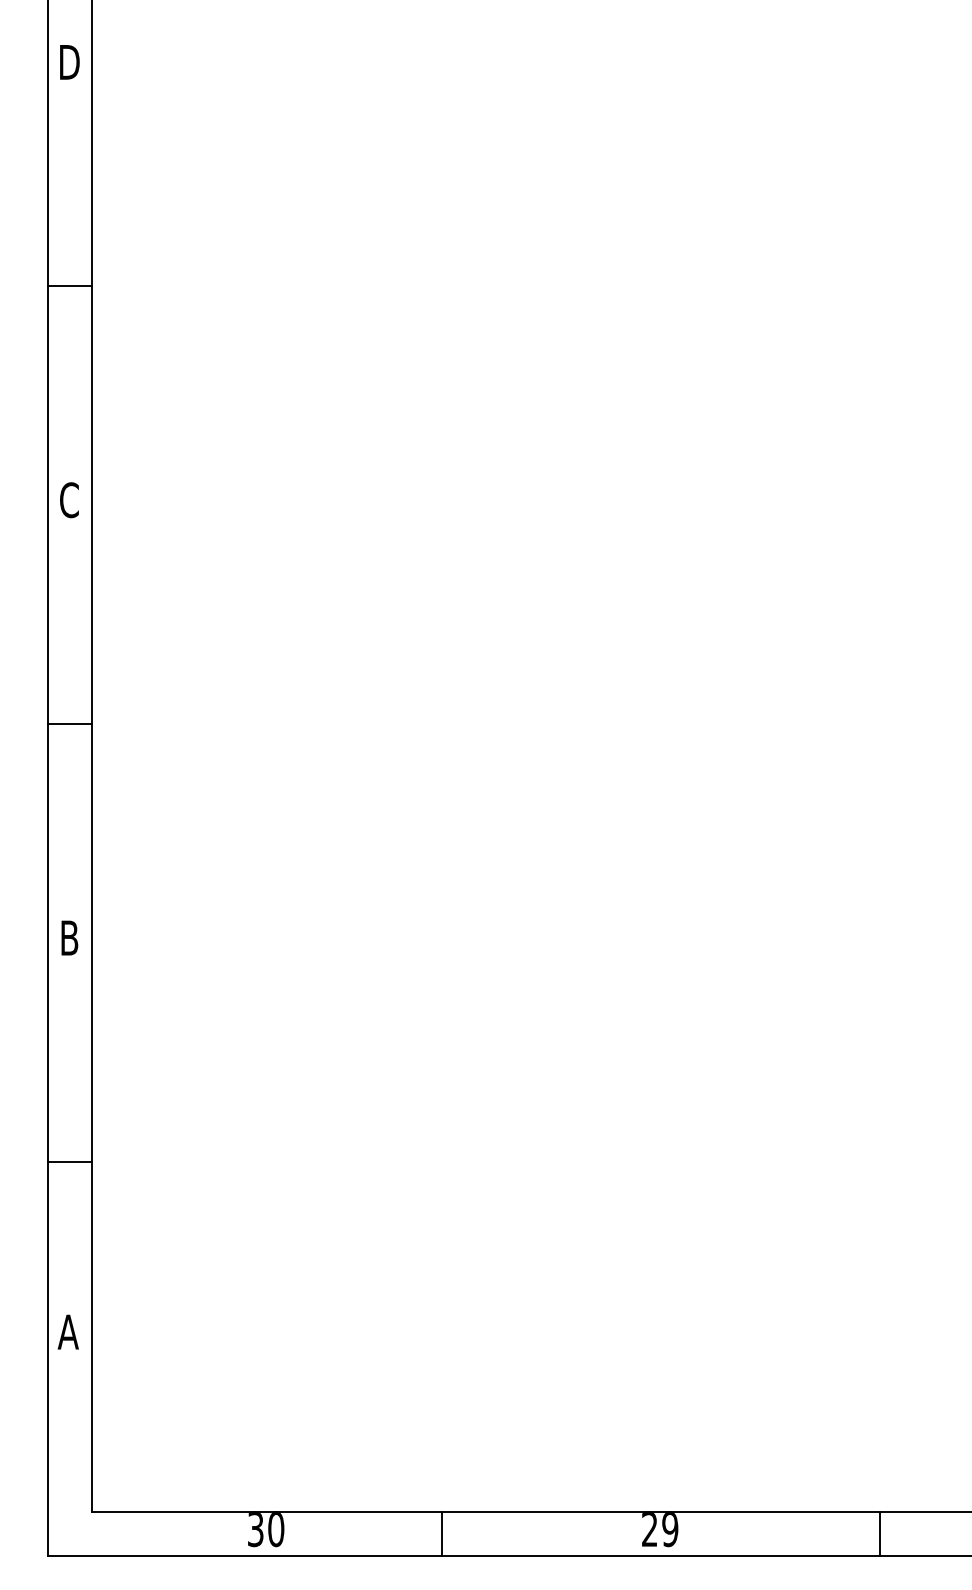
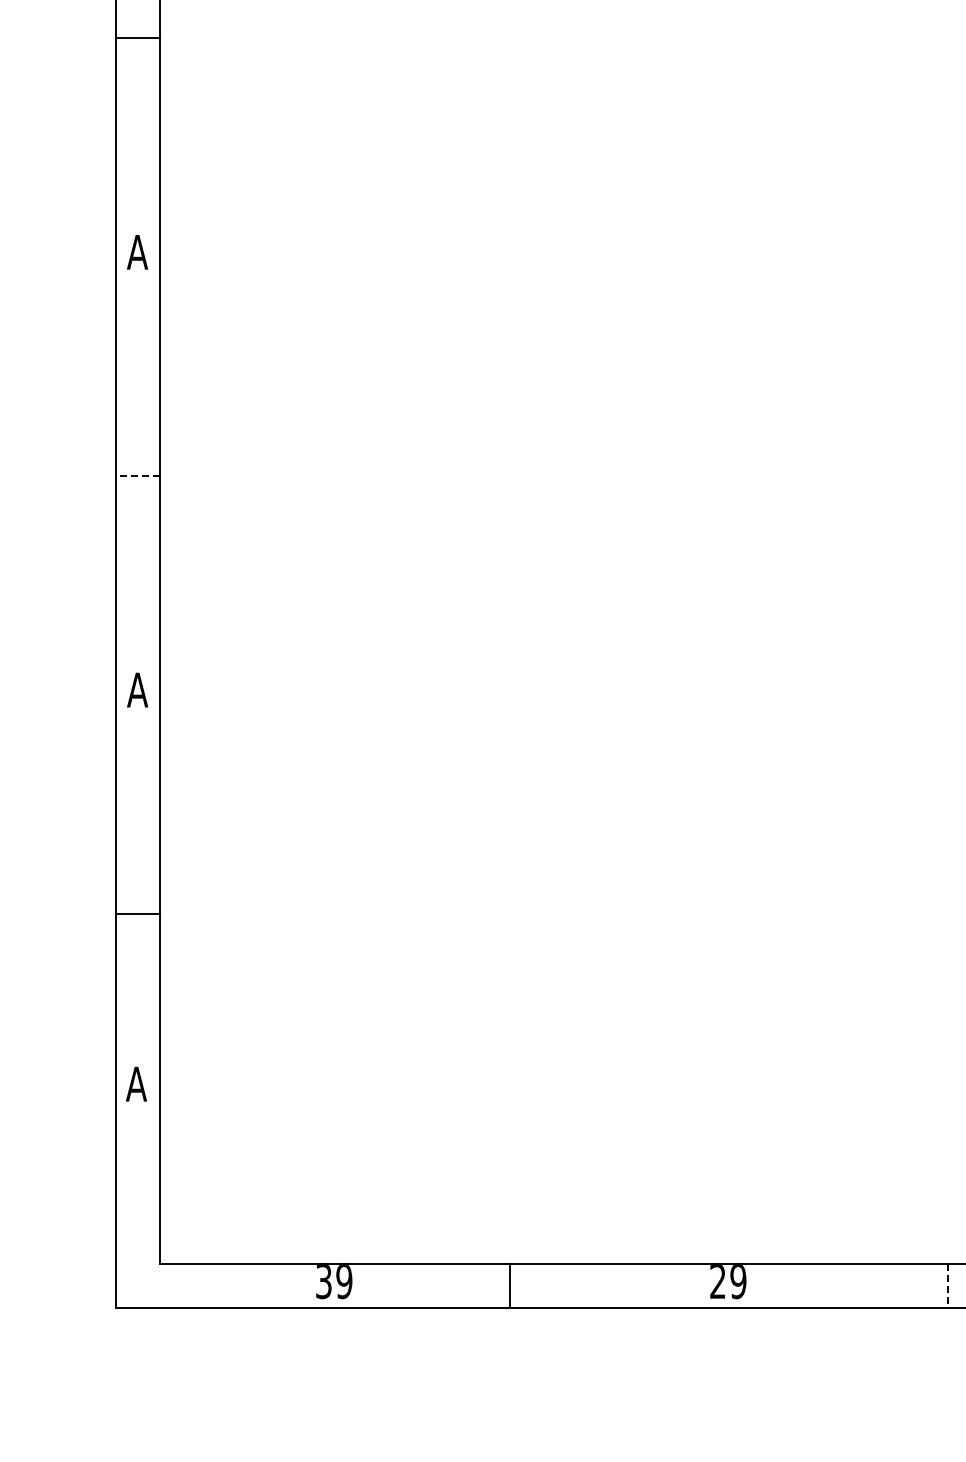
text: (68, 500) -> (136, 252), C -> A
line: (69, 724) -> (137, 476), solid -> dashed
text: (68, 937) -> (136, 689), B -> A
text: (276, 1530) -> (344, 1282), 30 -> 39
line: (879, 1534) -> (947, 1286), solid -> dashed

